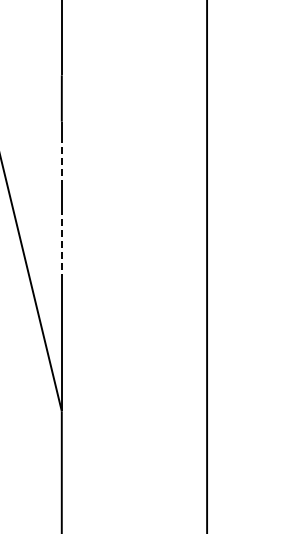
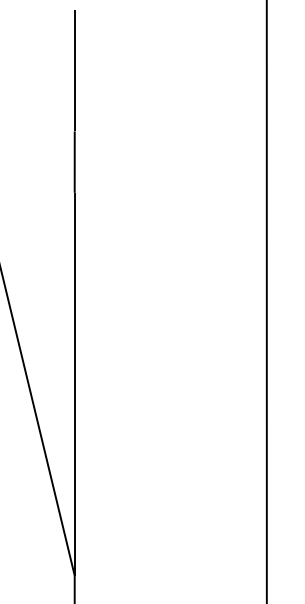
line: (61, 163) -> (74, 248), dashed -> solid
line: (61, 246) -> (74, 357), dashed -> solid

